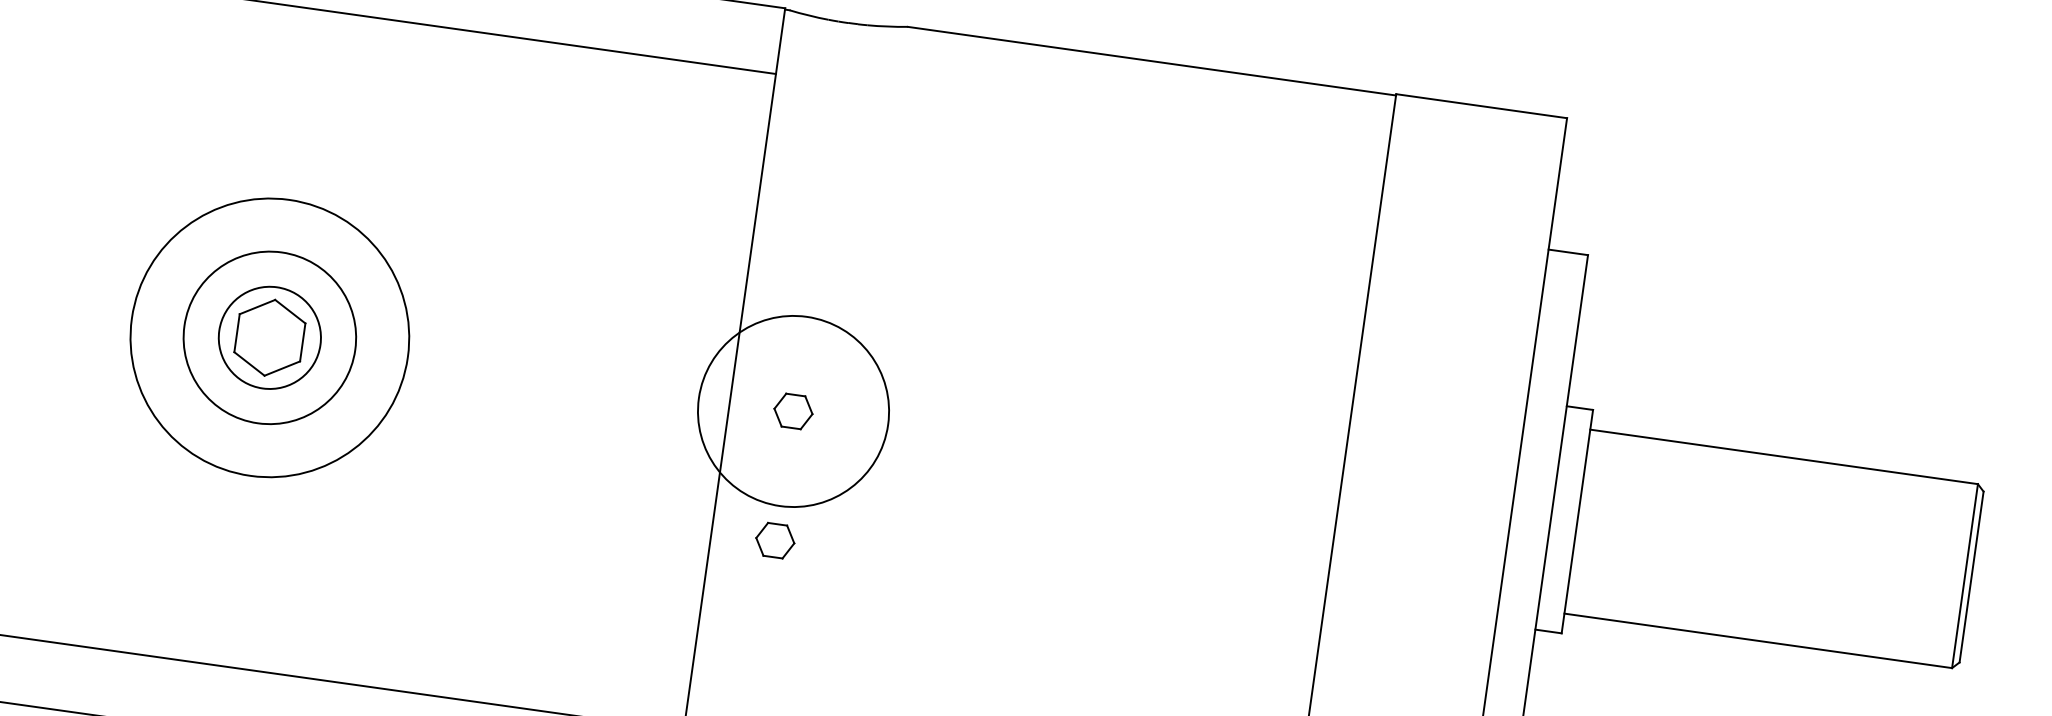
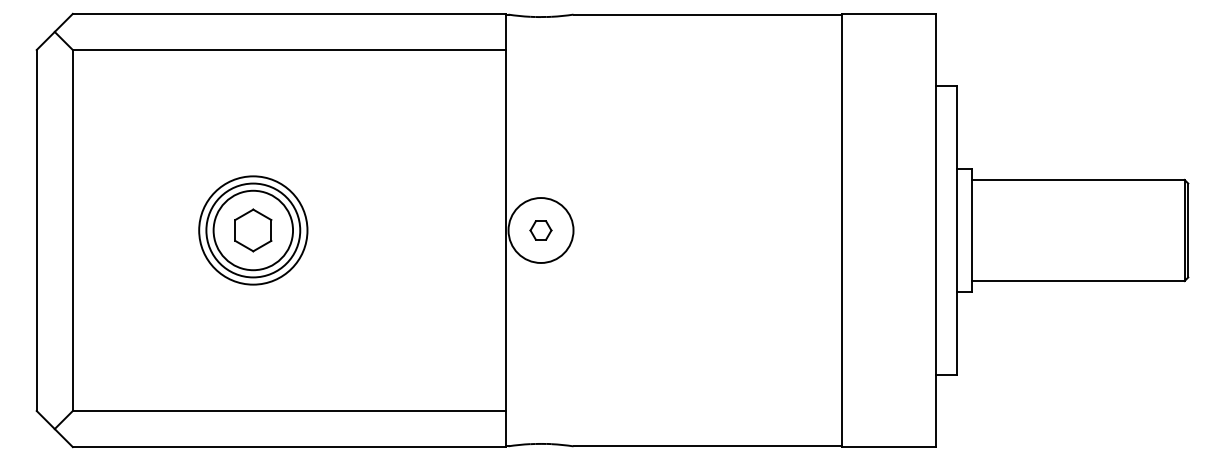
circle: (270, 337) -> (253, 230), size x0.71
circle: (270, 337) -> (253, 230), size x1.43
circle: (792, 411) -> (540, 230), size x0.62
part: (774, 540) -> (540, 301), removed

